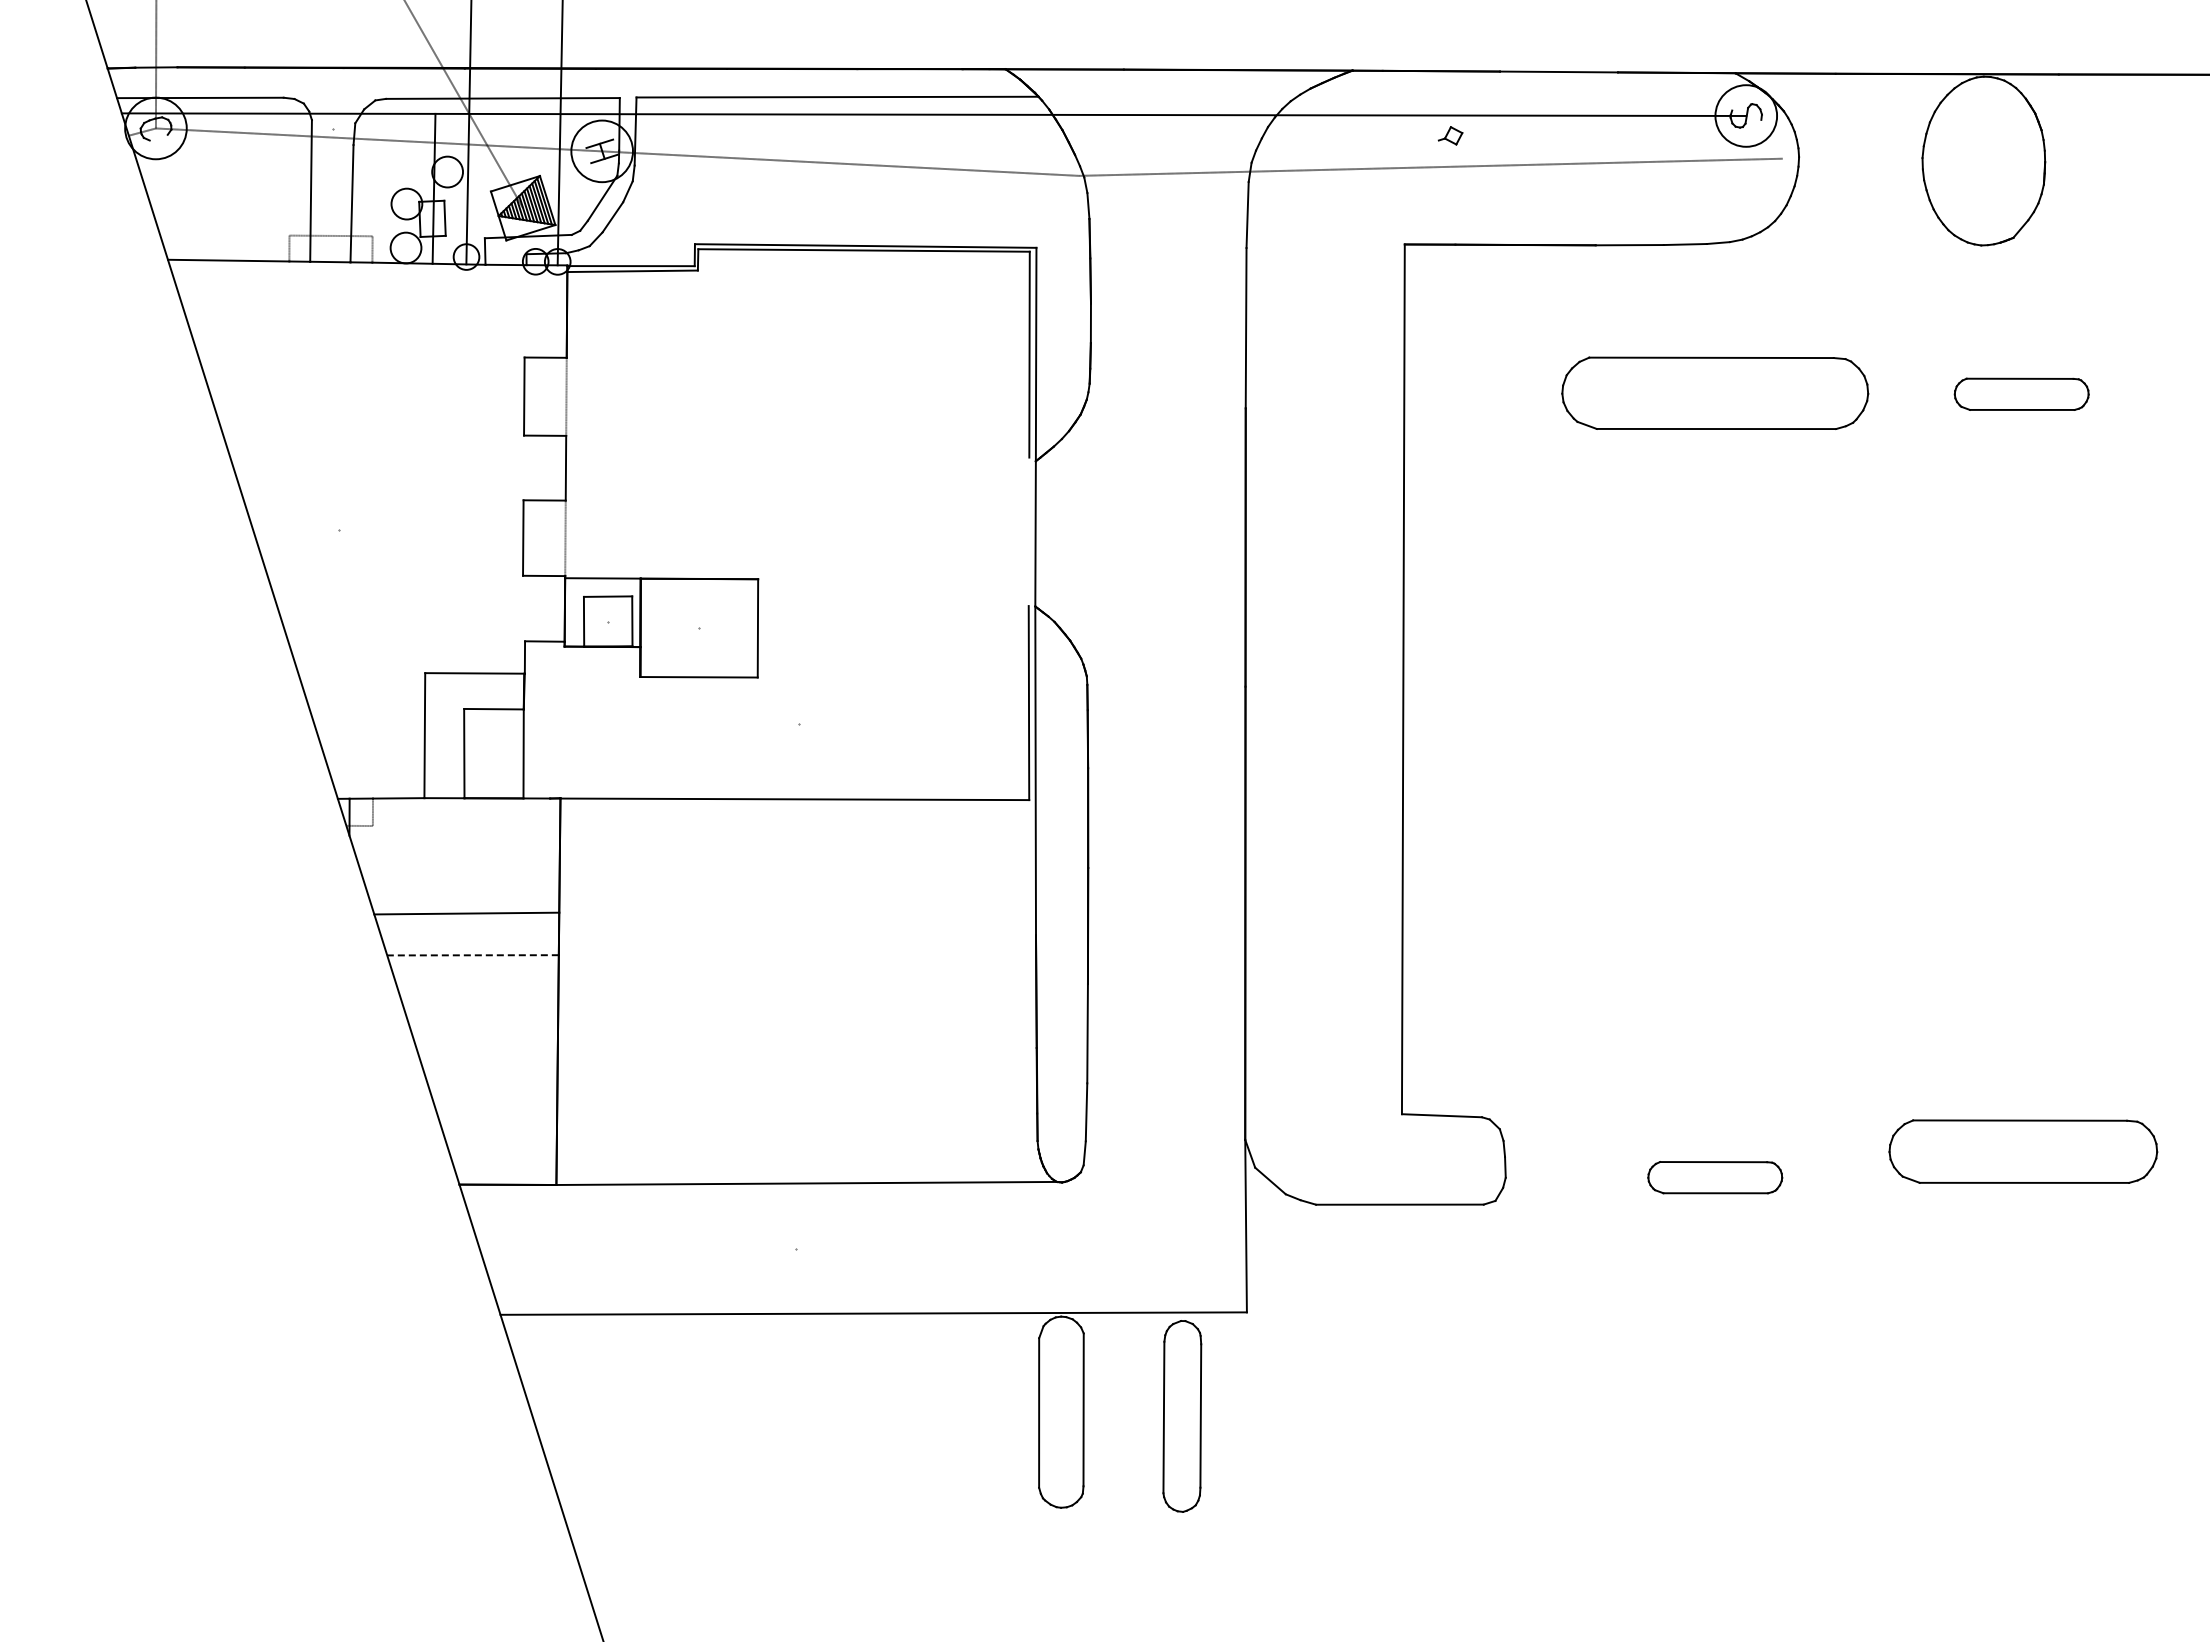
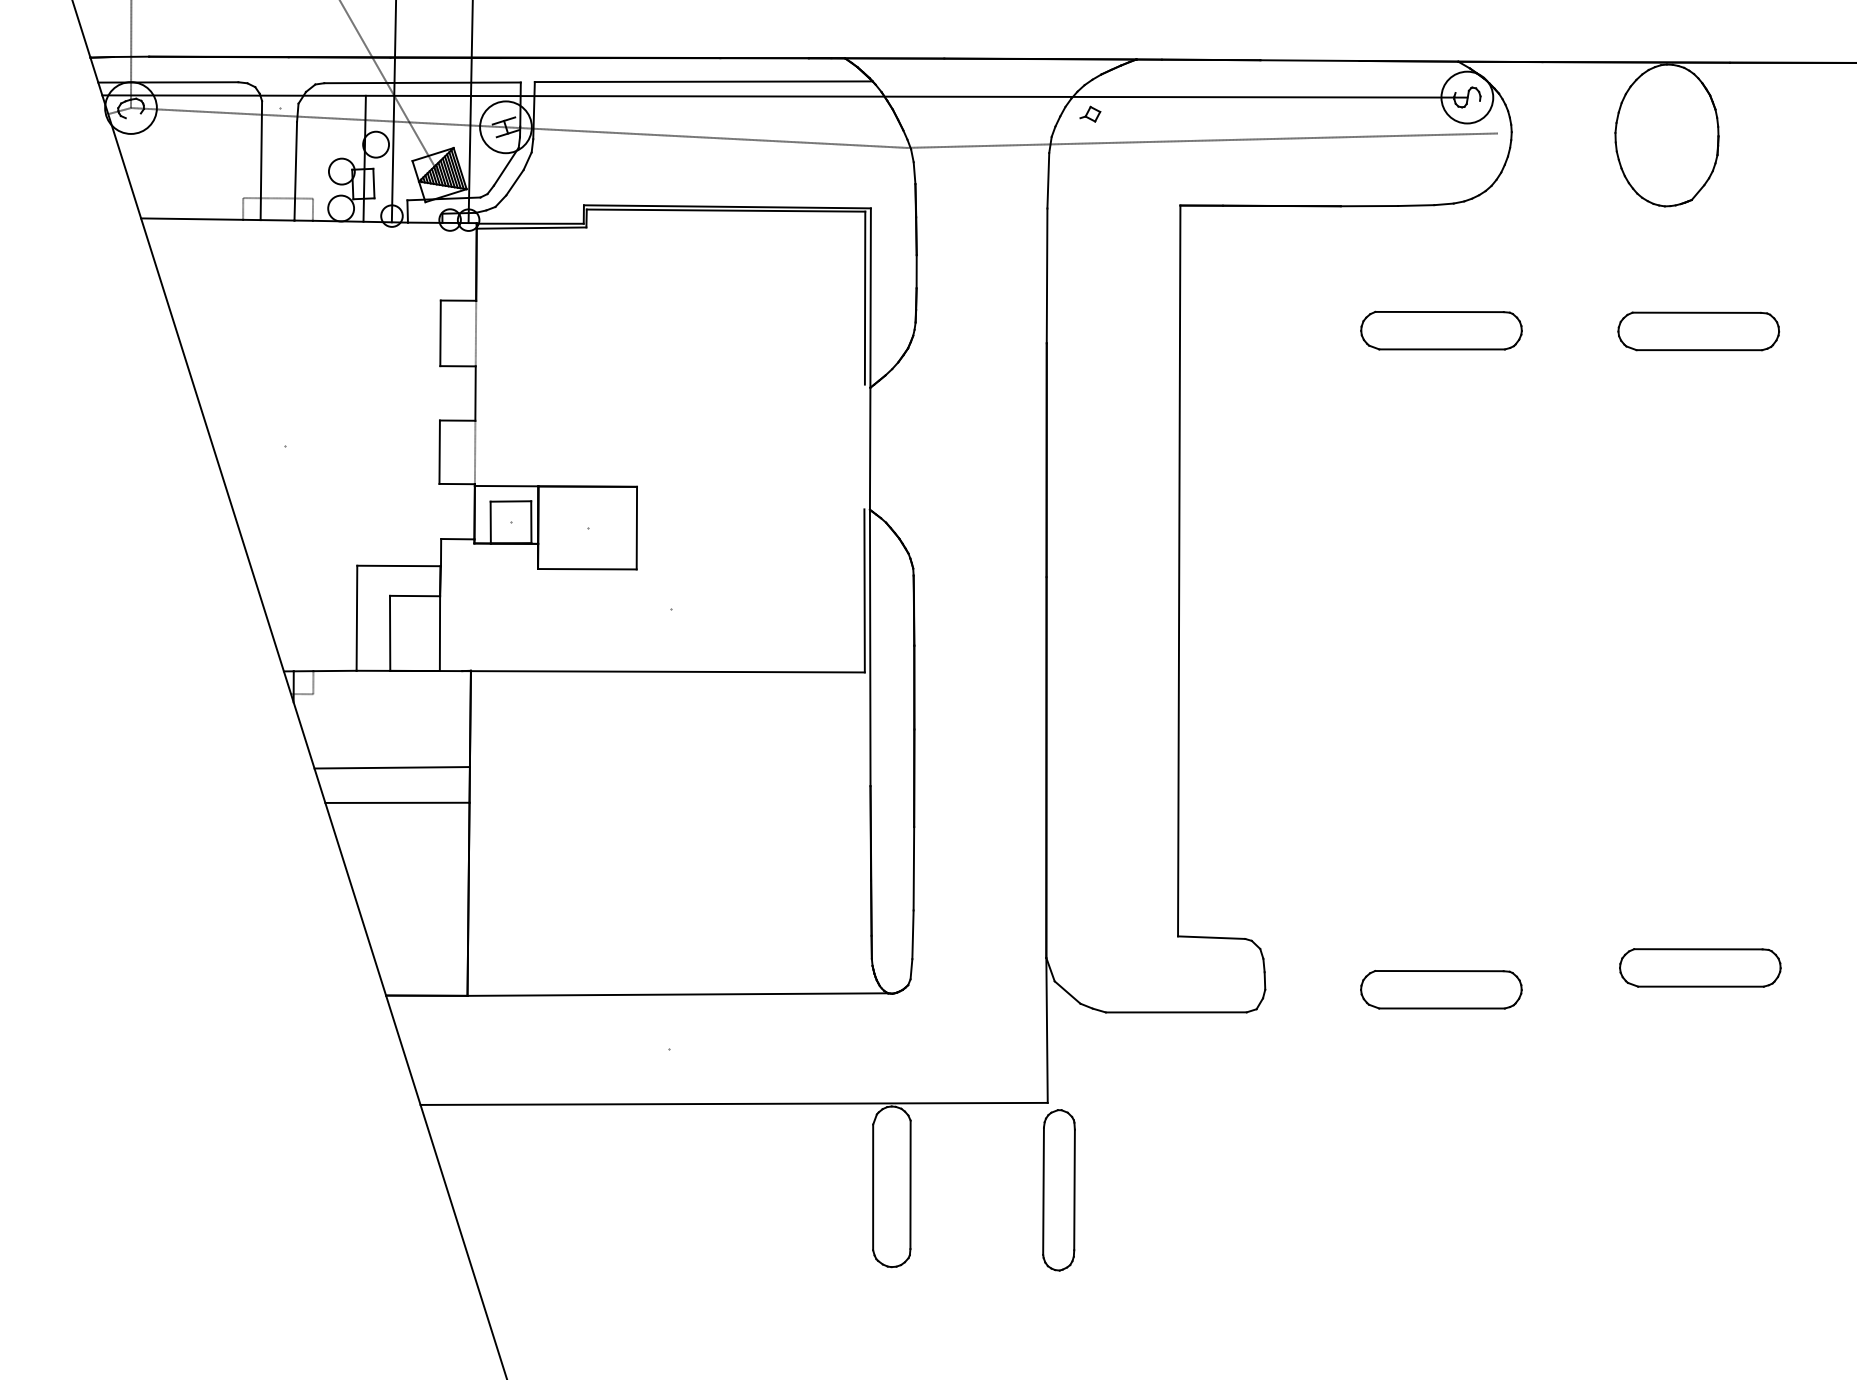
part: (1450, 135) -> (1090, 113), moved
part: (1715, 393) -> (1441, 330), size x0.62
part: (2021, 394) -> (1698, 331), size x1.43
line: (473, 955) -> (397, 803), dashed -> solid
part: (2023, 1151) -> (1700, 967), size x0.71
part: (1714, 1177) -> (1440, 989), size x1.43
part: (1182, 1416) -> (1059, 1190), moved

